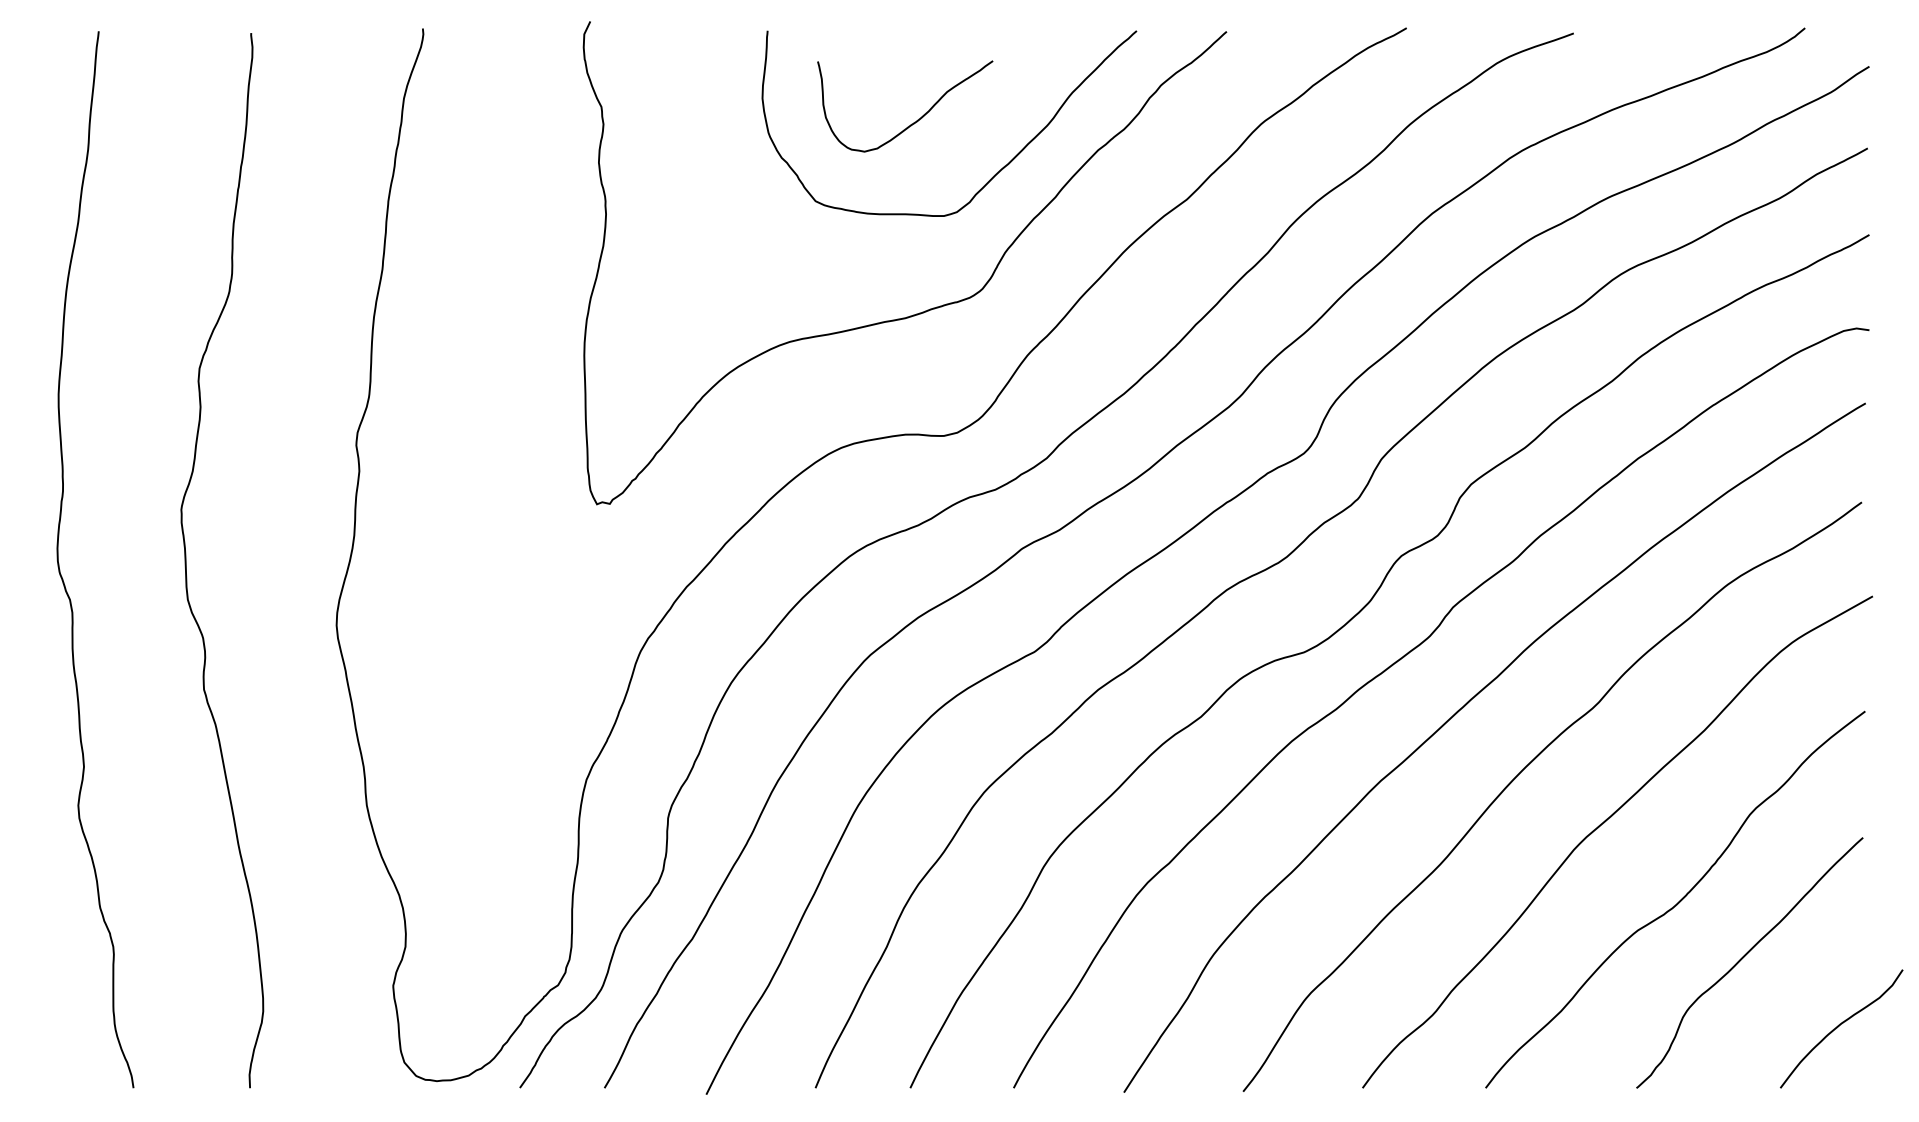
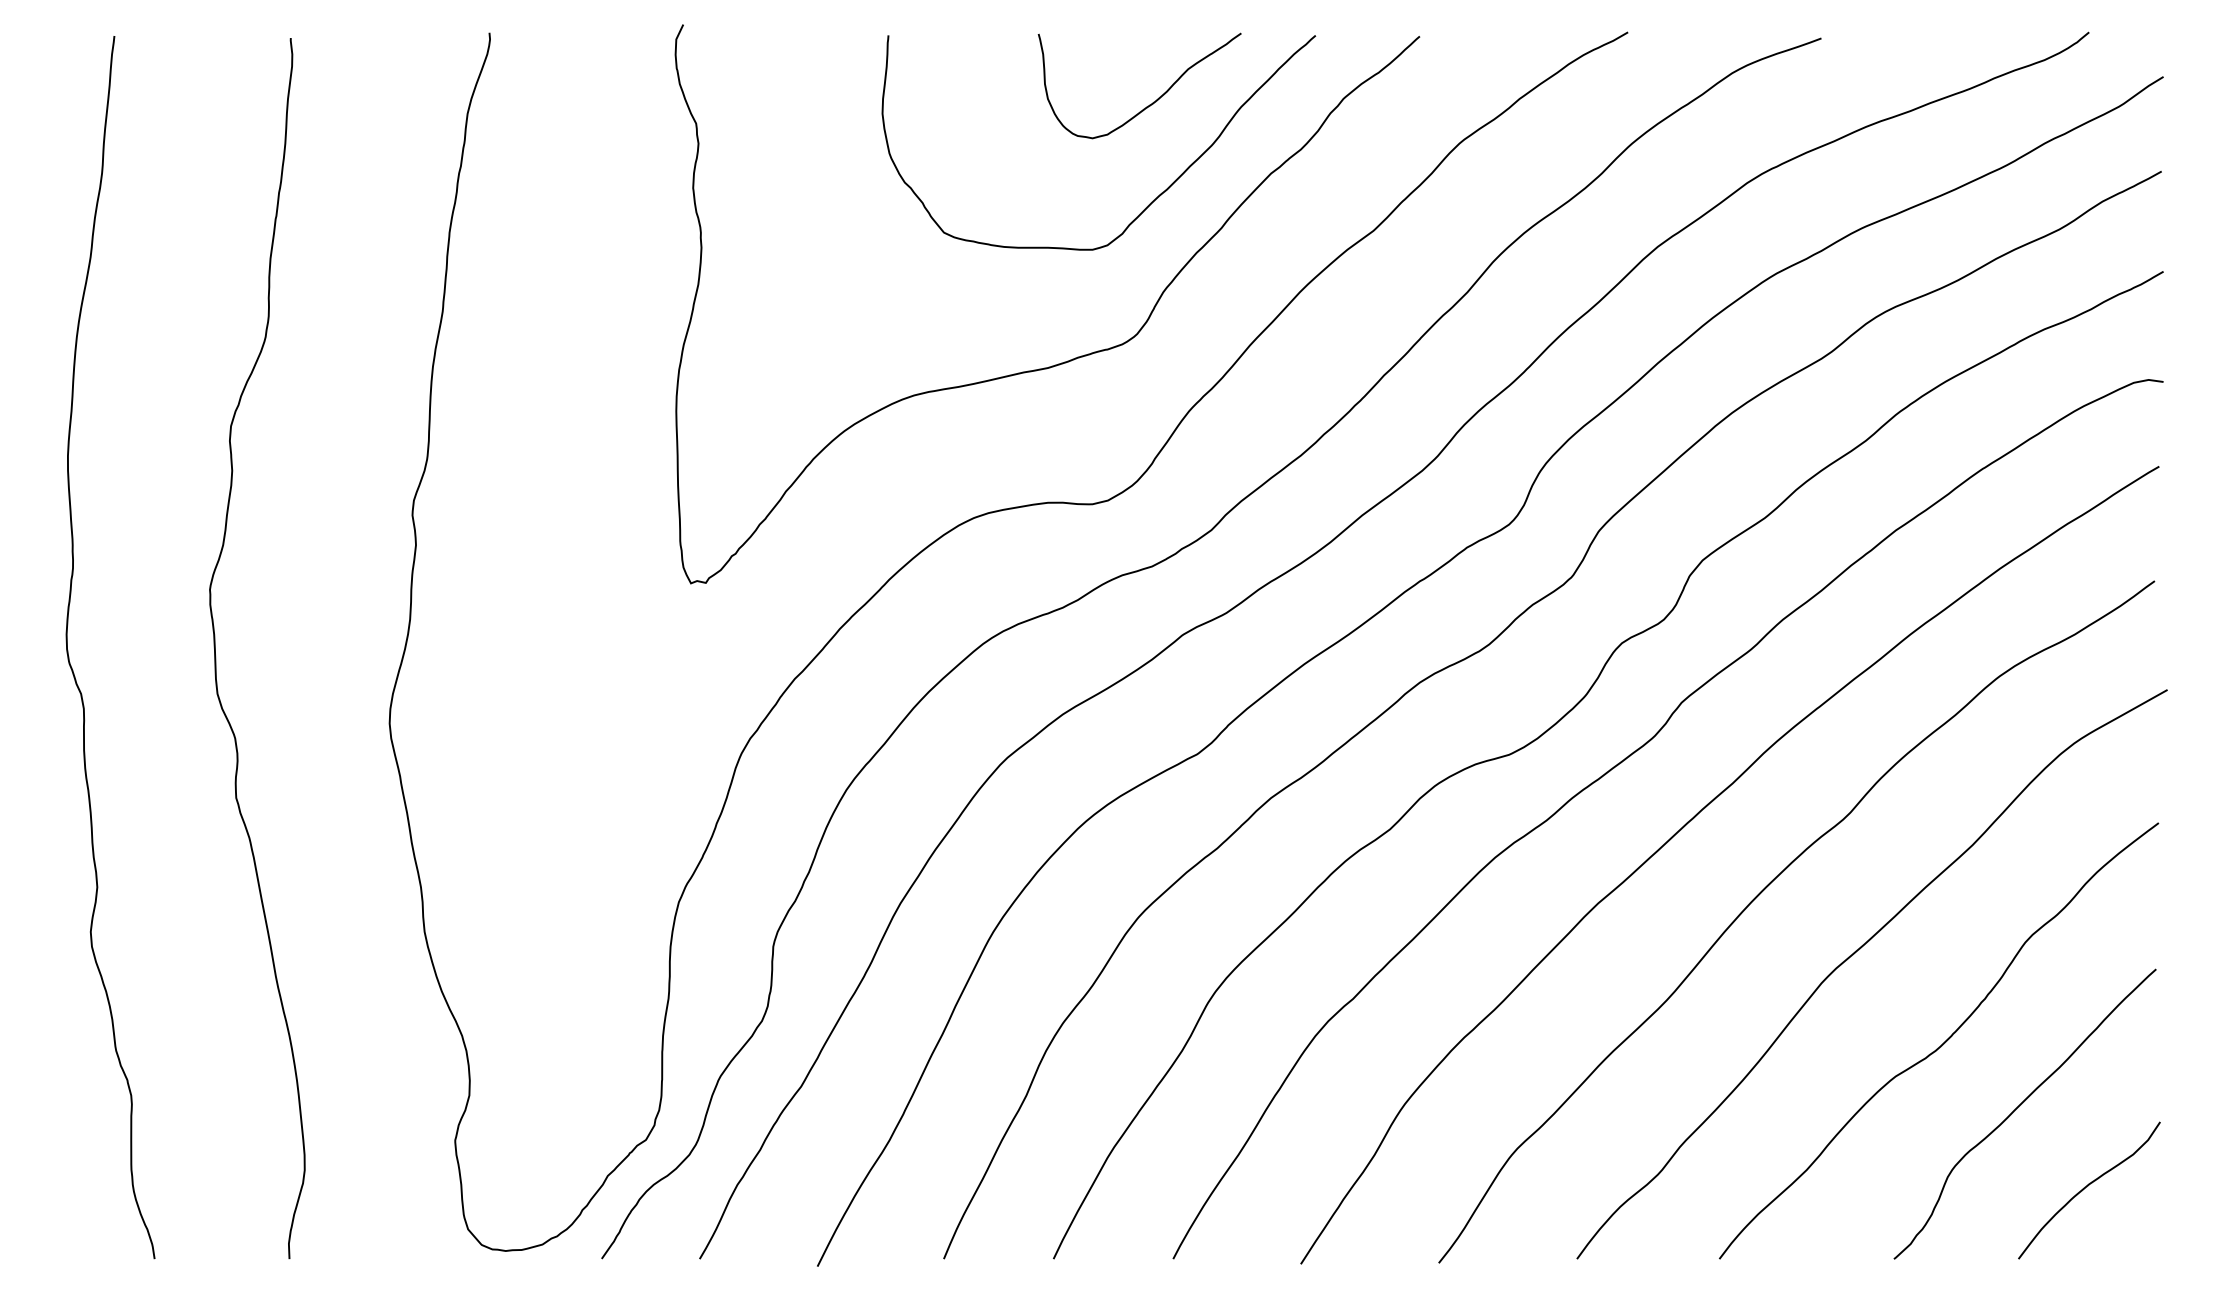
curve: (917, 119) -> (1153, 101), moved
curve: (1840, 1025) -> (2088, 1186), moved

